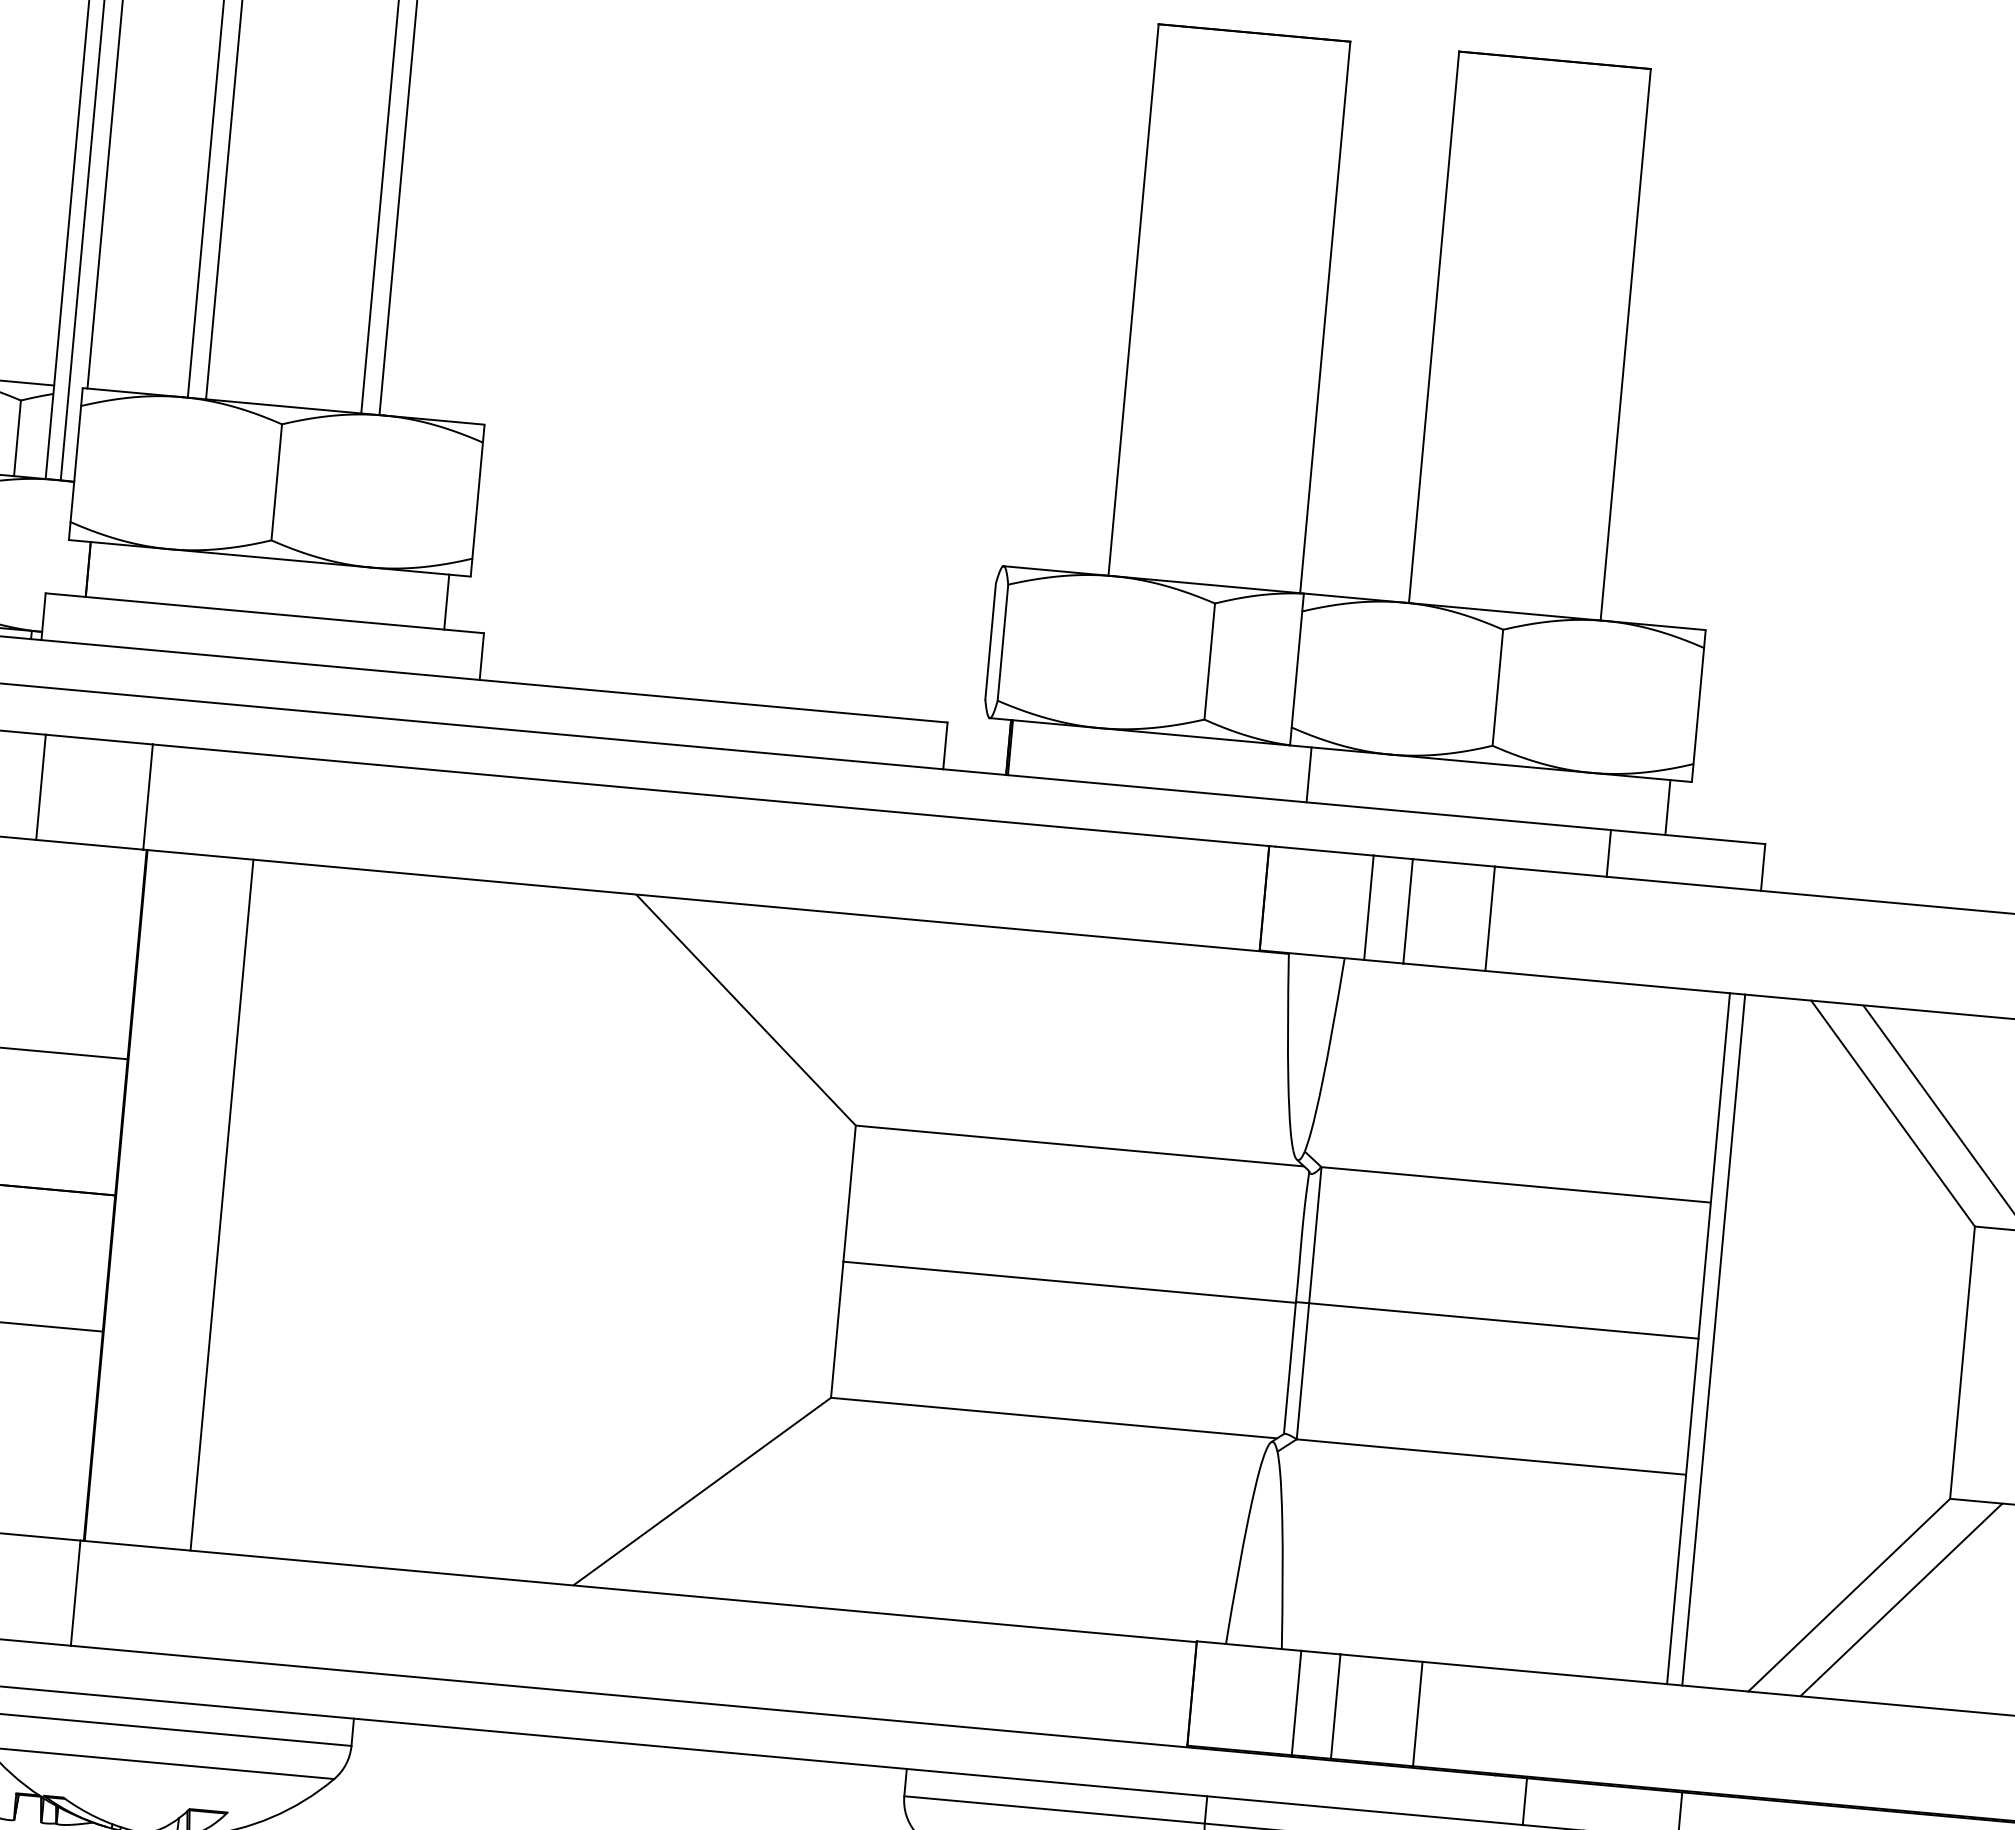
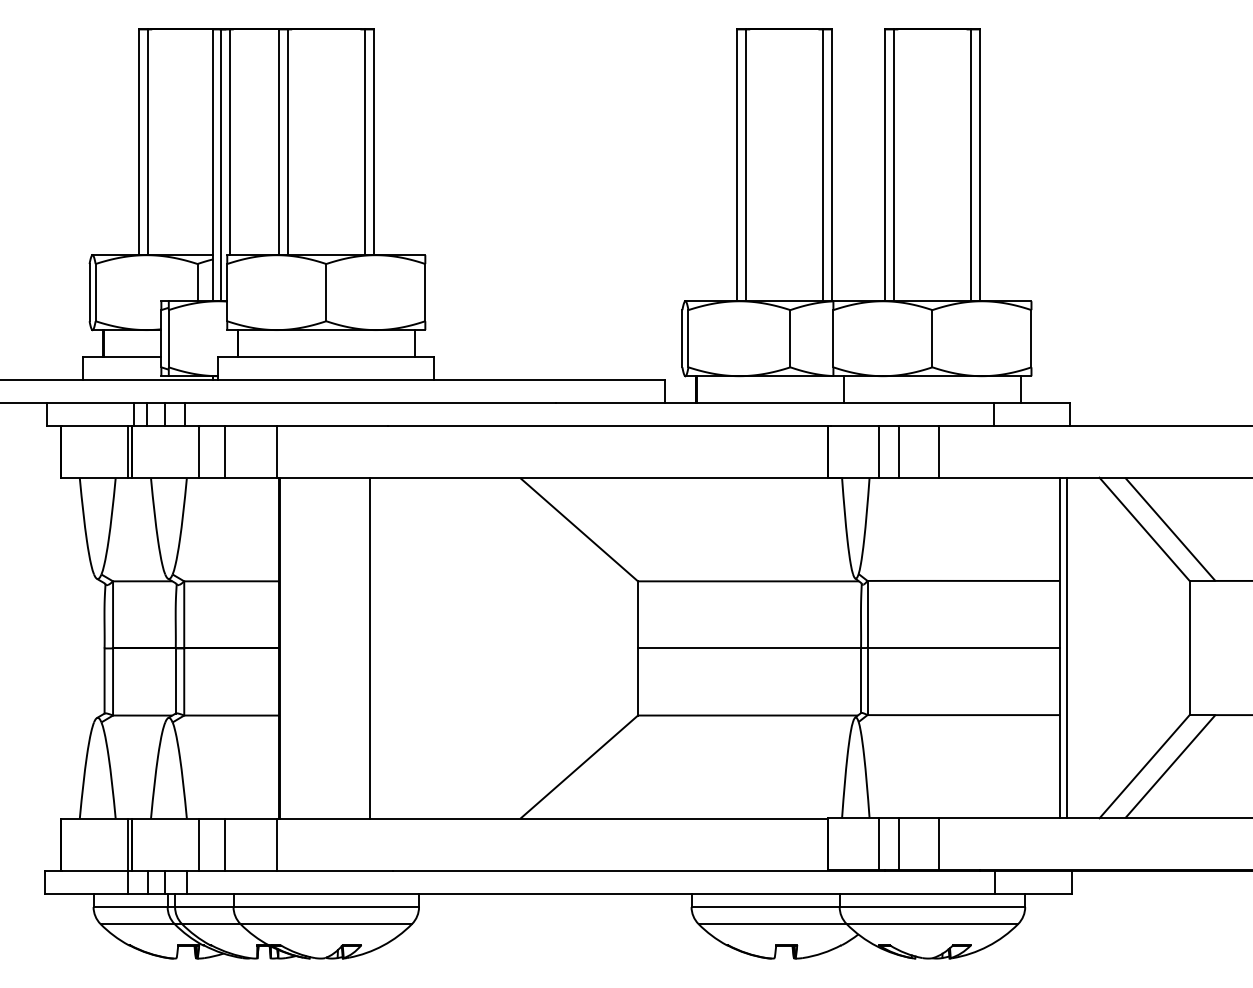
line: (1152, 302) -> (746, 165), added
line: (1306, 316) -> (822, 165), added
line: (1452, 329) -> (894, 165), added
line: (1607, 343) -> (970, 165), added
line: (221, 1205) -> (369, 648), moved

